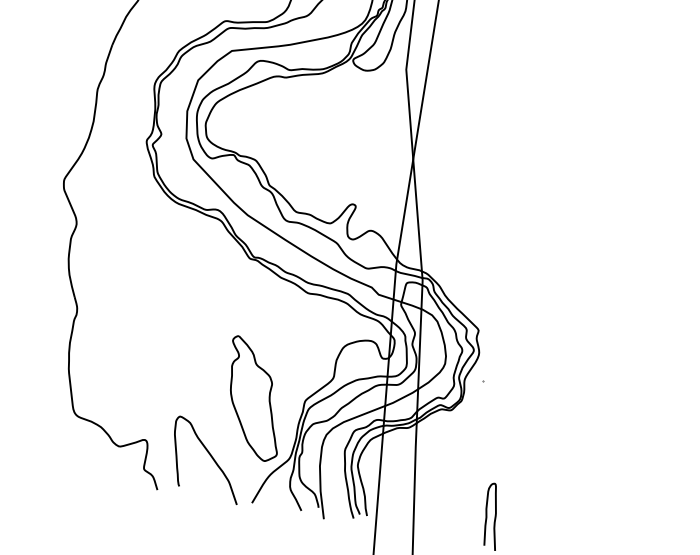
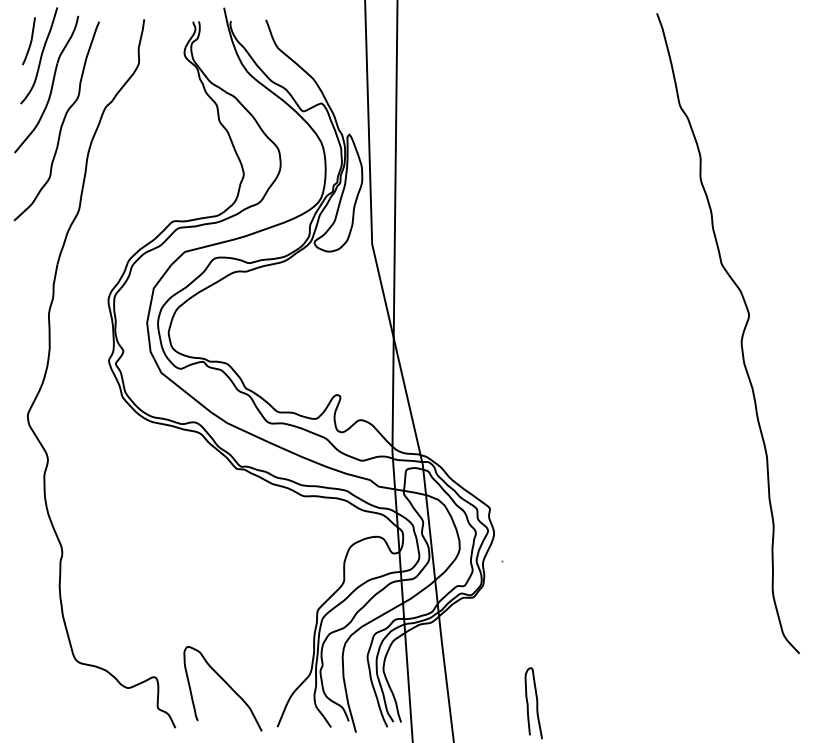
part: (254, 398) -> (263, 616), removed

